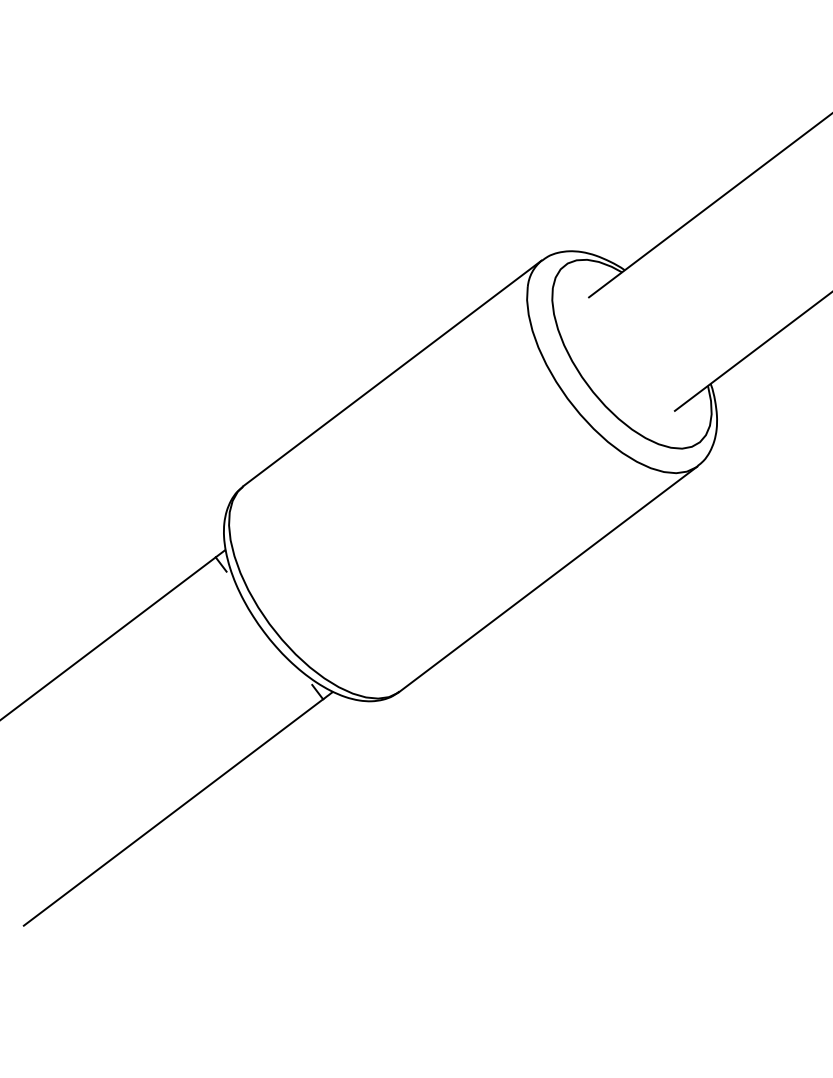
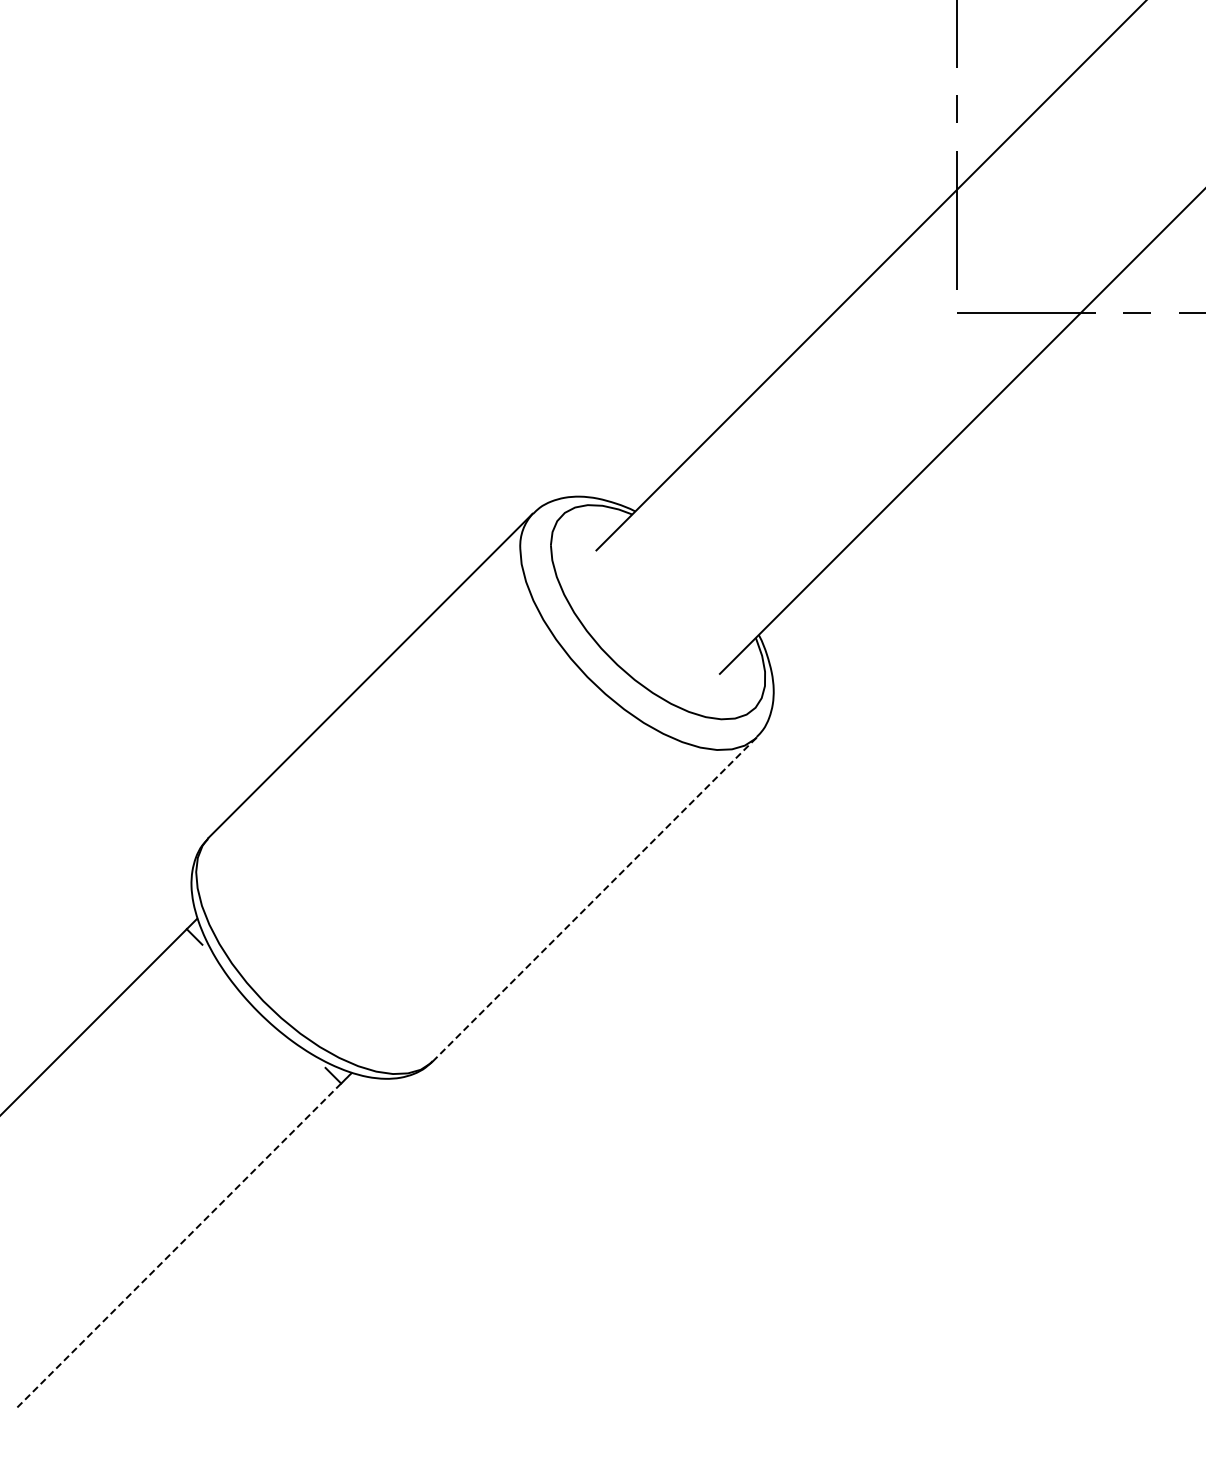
line: (548, 579) -> (594, 899), solid -> dashed
line: (173, 812) -> (178, 1246), solid -> dashed

